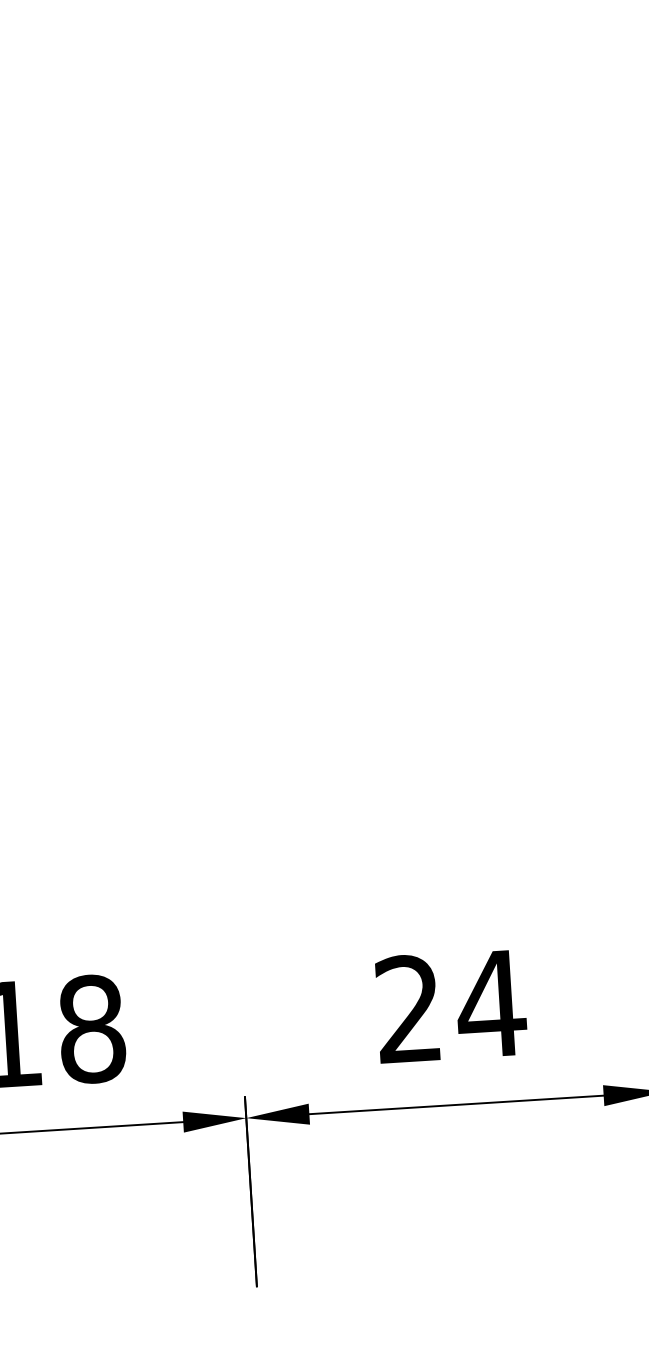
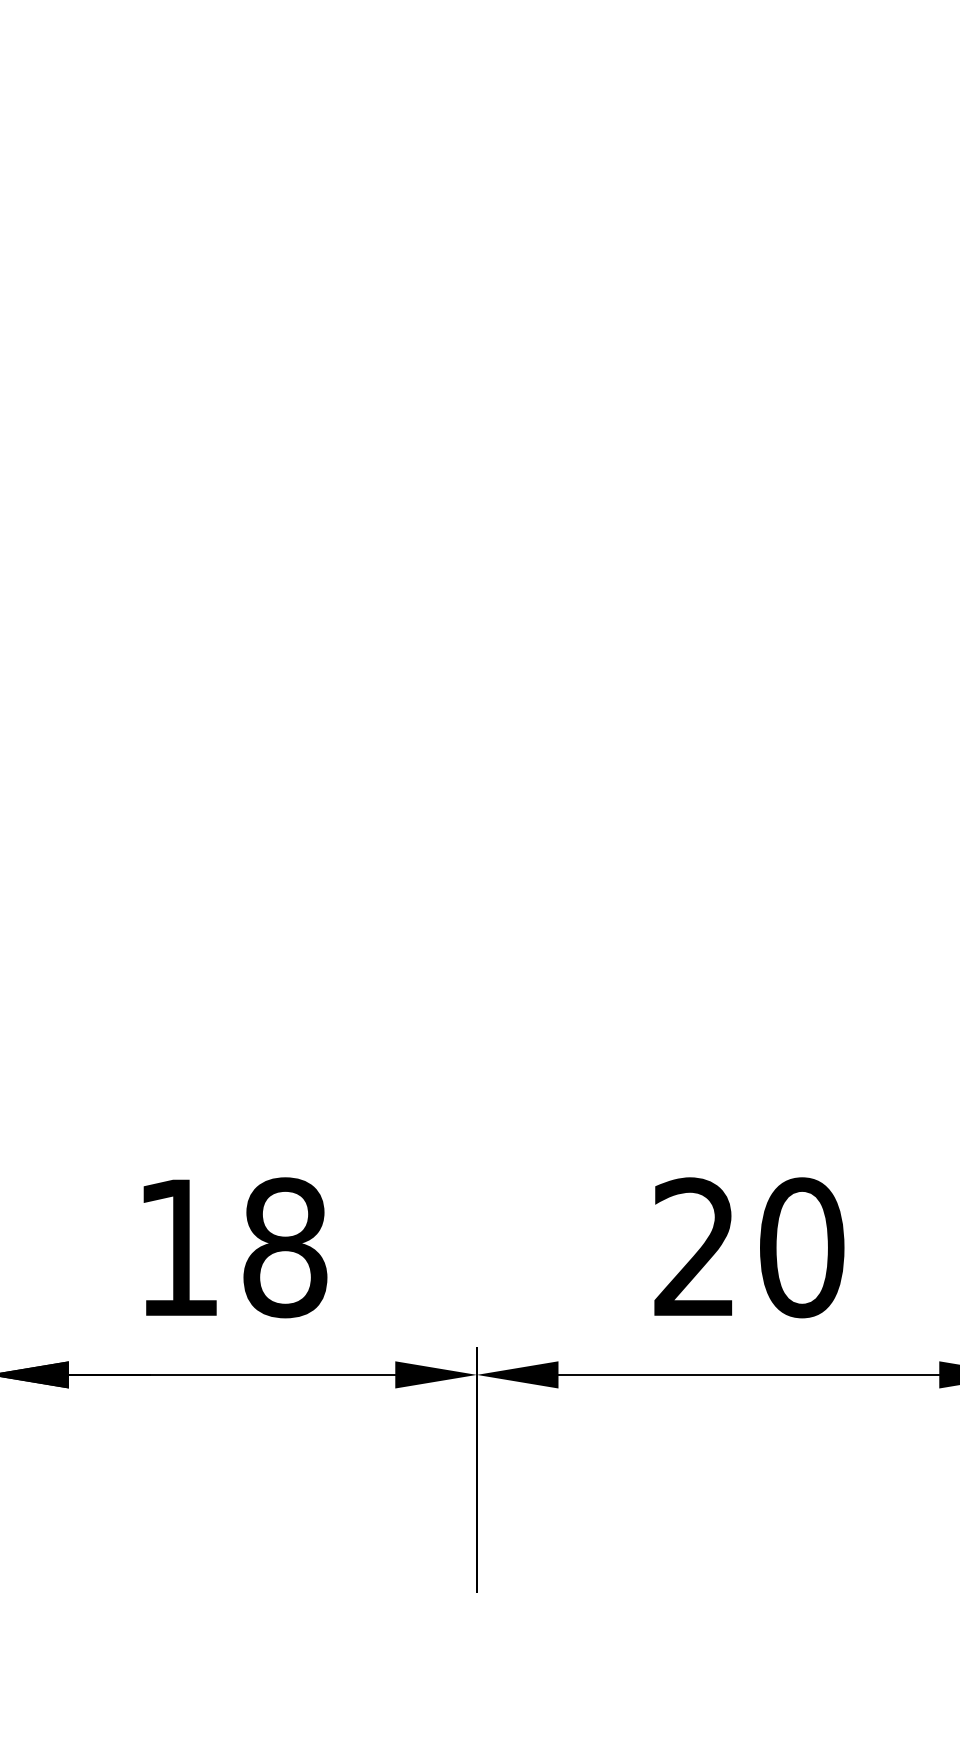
text: (491, 1003) -> (801, 1247), 24 -> 20

